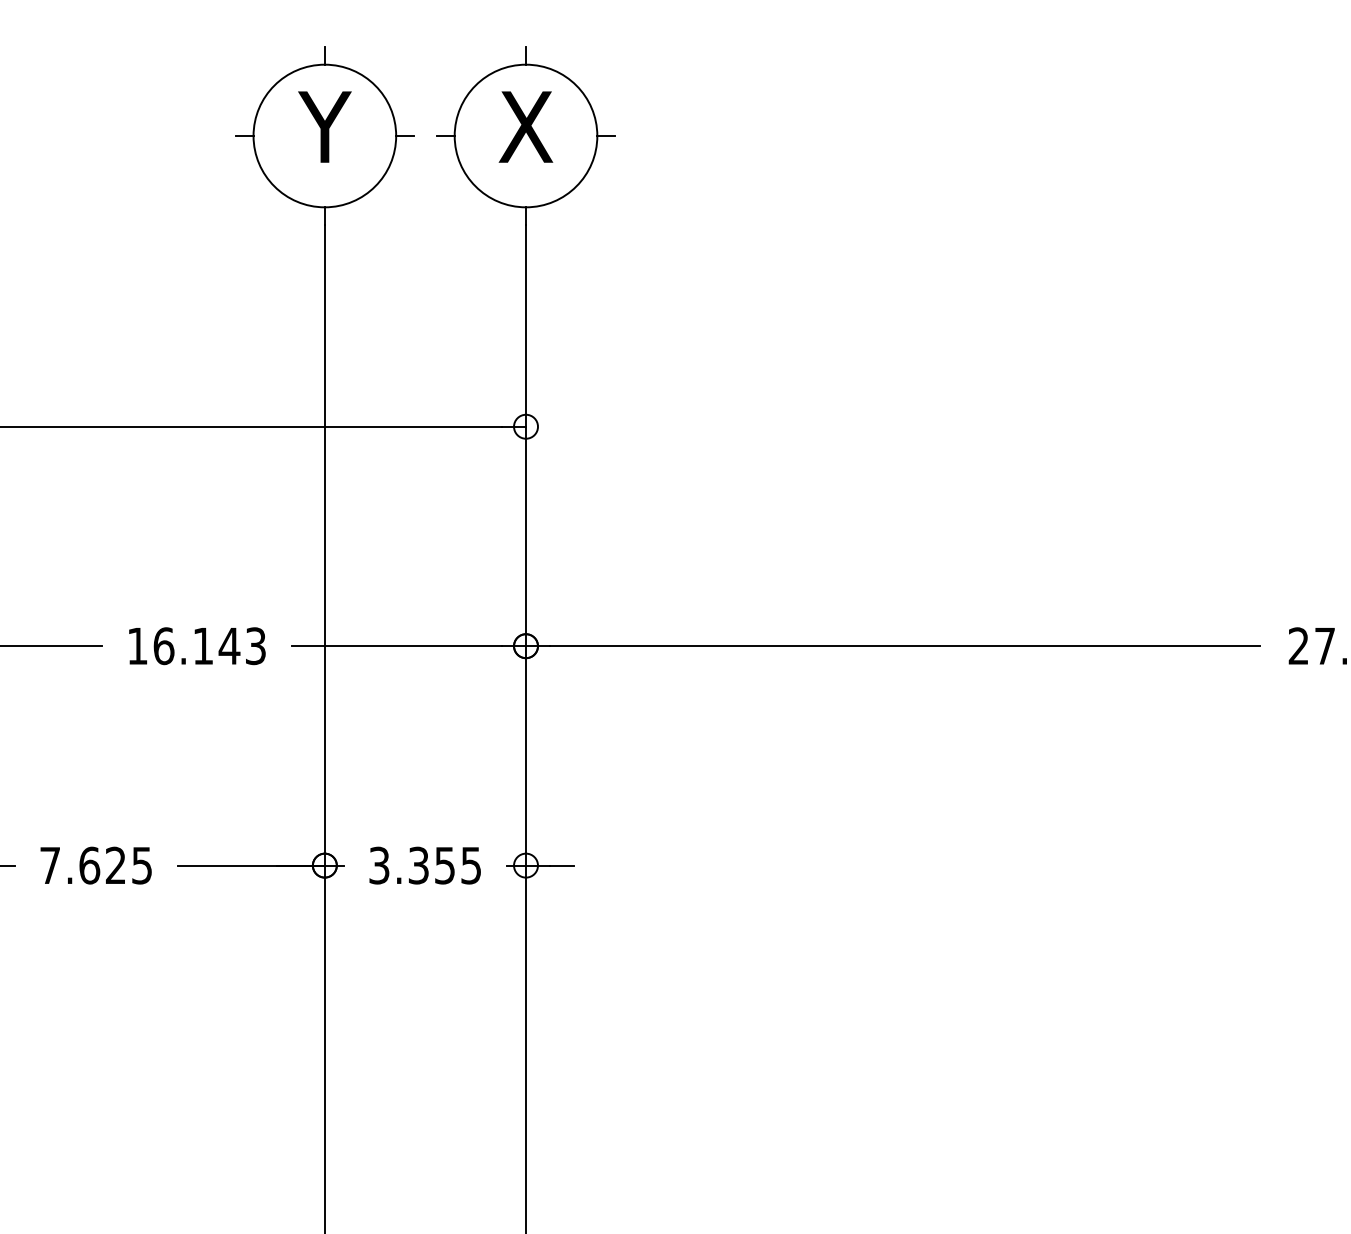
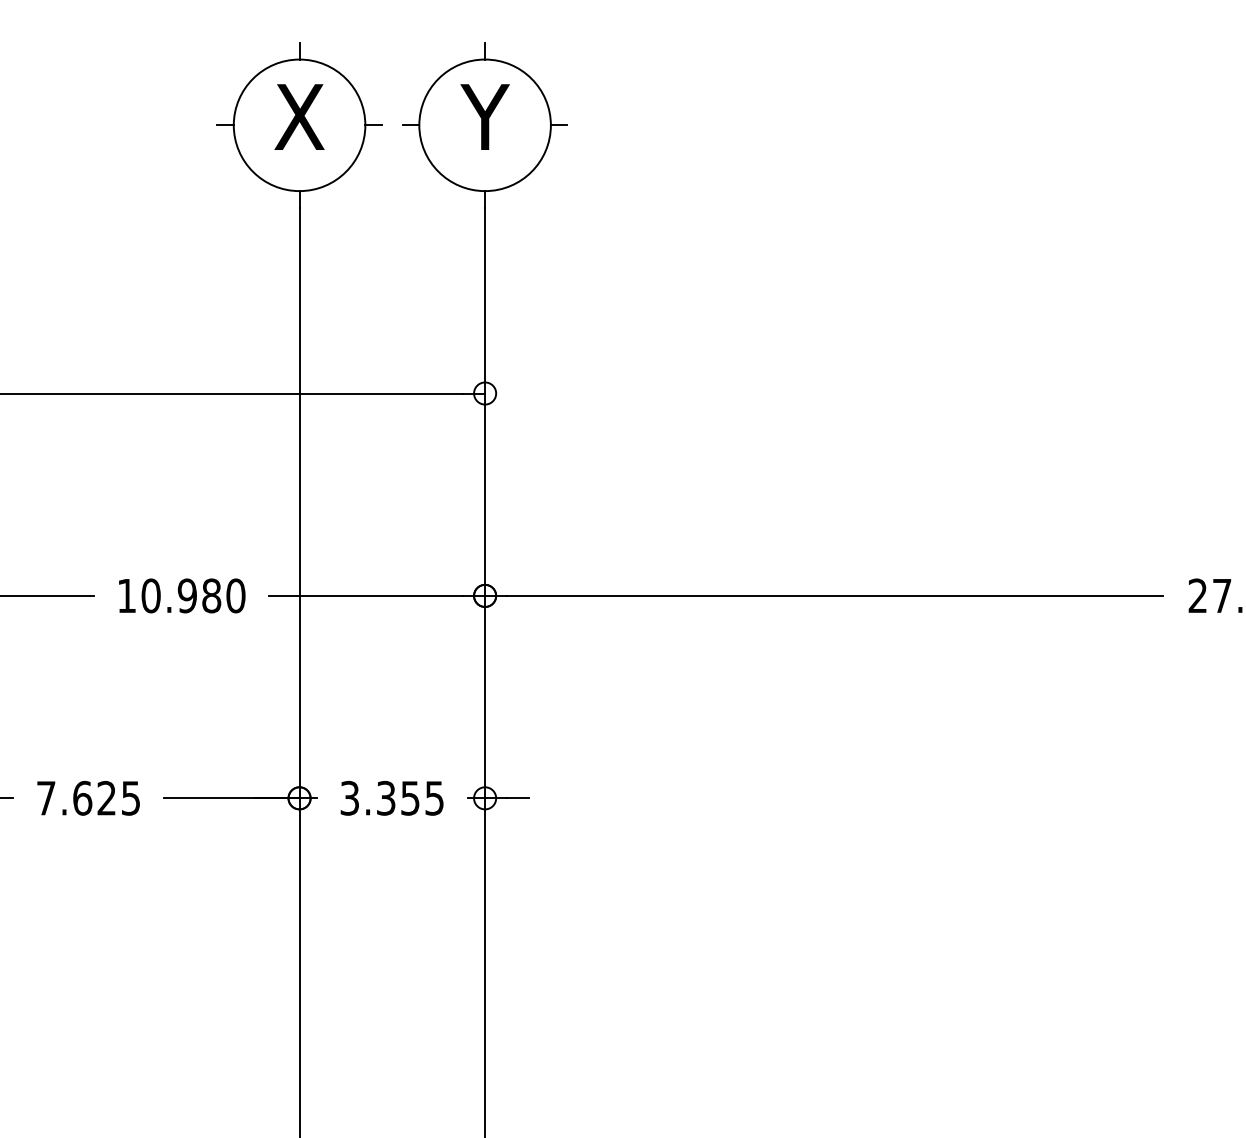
text: (324, 126) -> (299, 116), Y -> X
text: (525, 126) -> (484, 116), X -> Y
text: (209, 646) -> (193, 596), 16.143 -> 10.980

